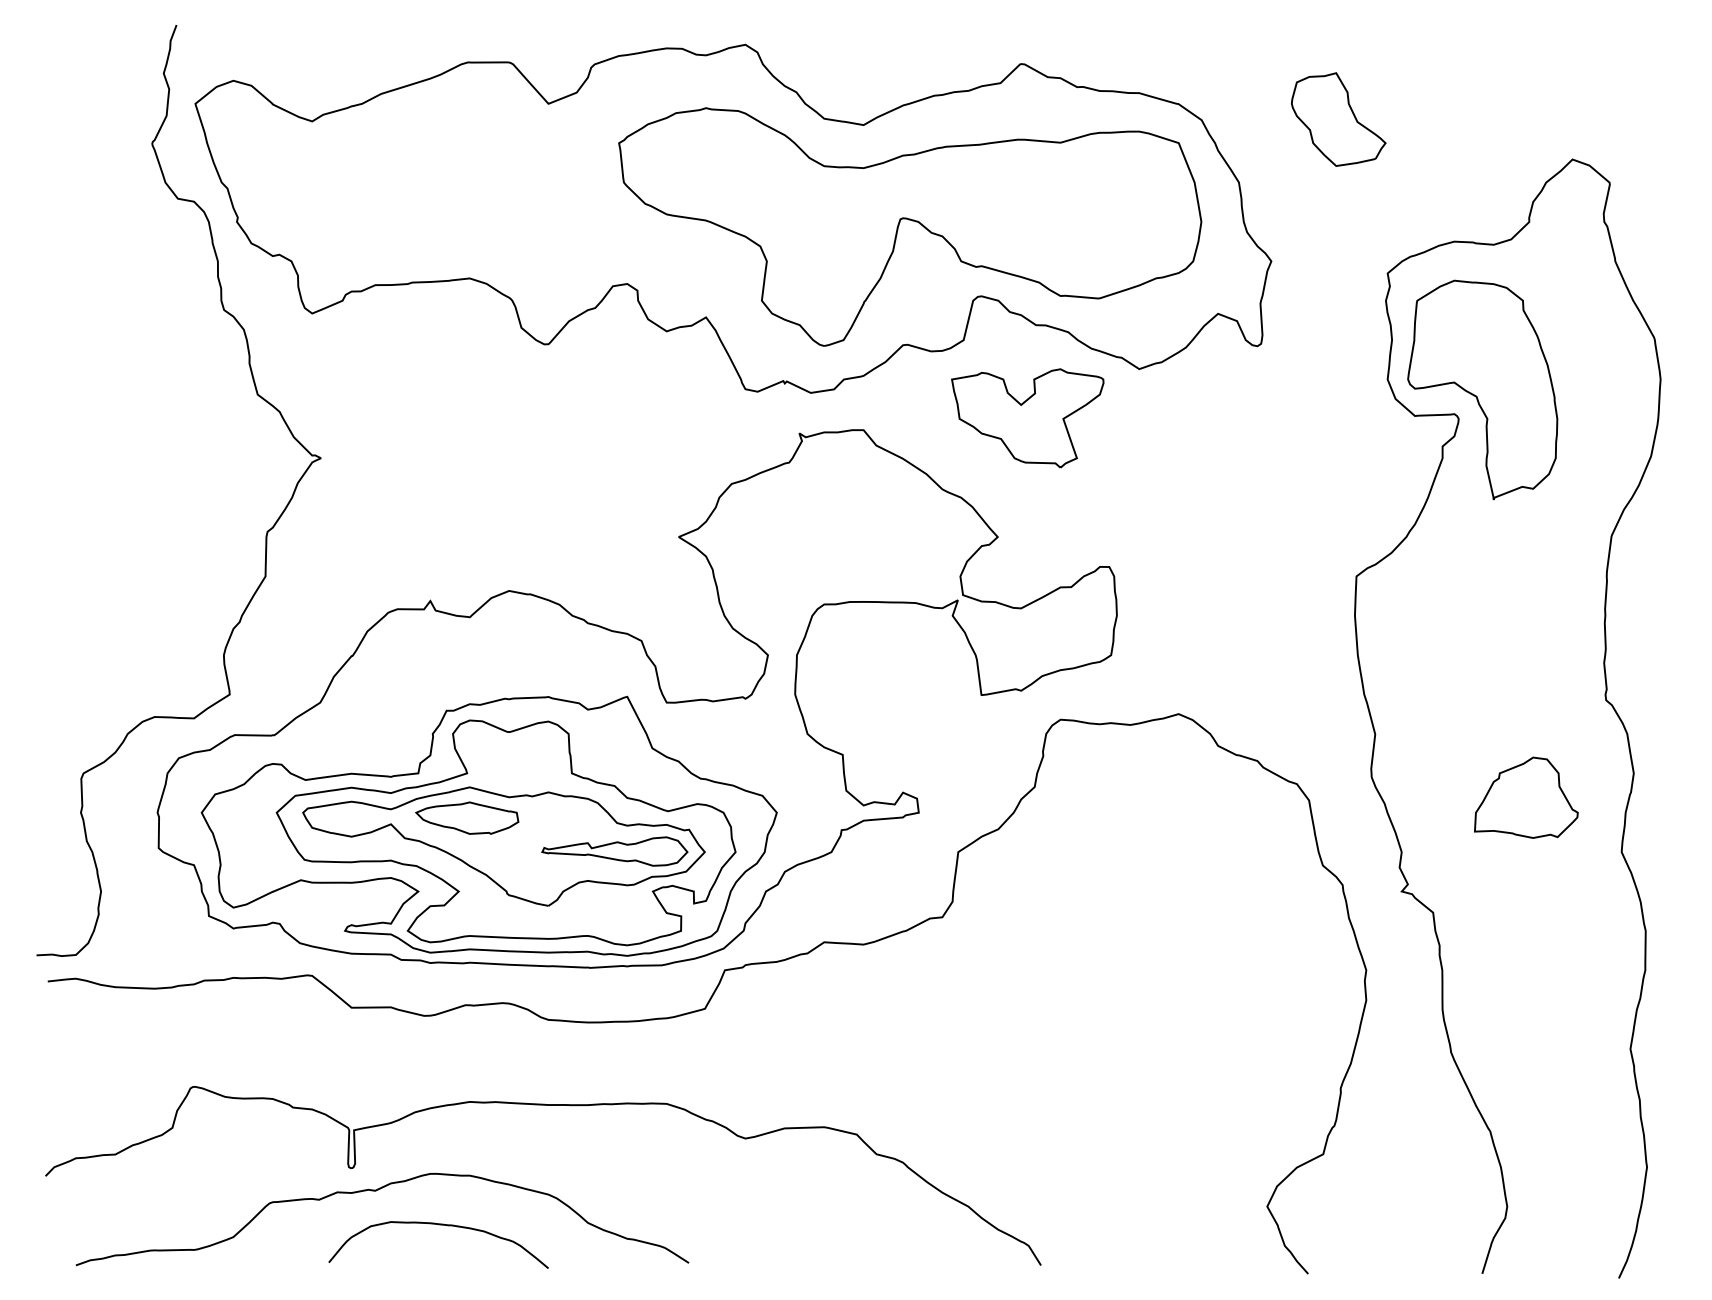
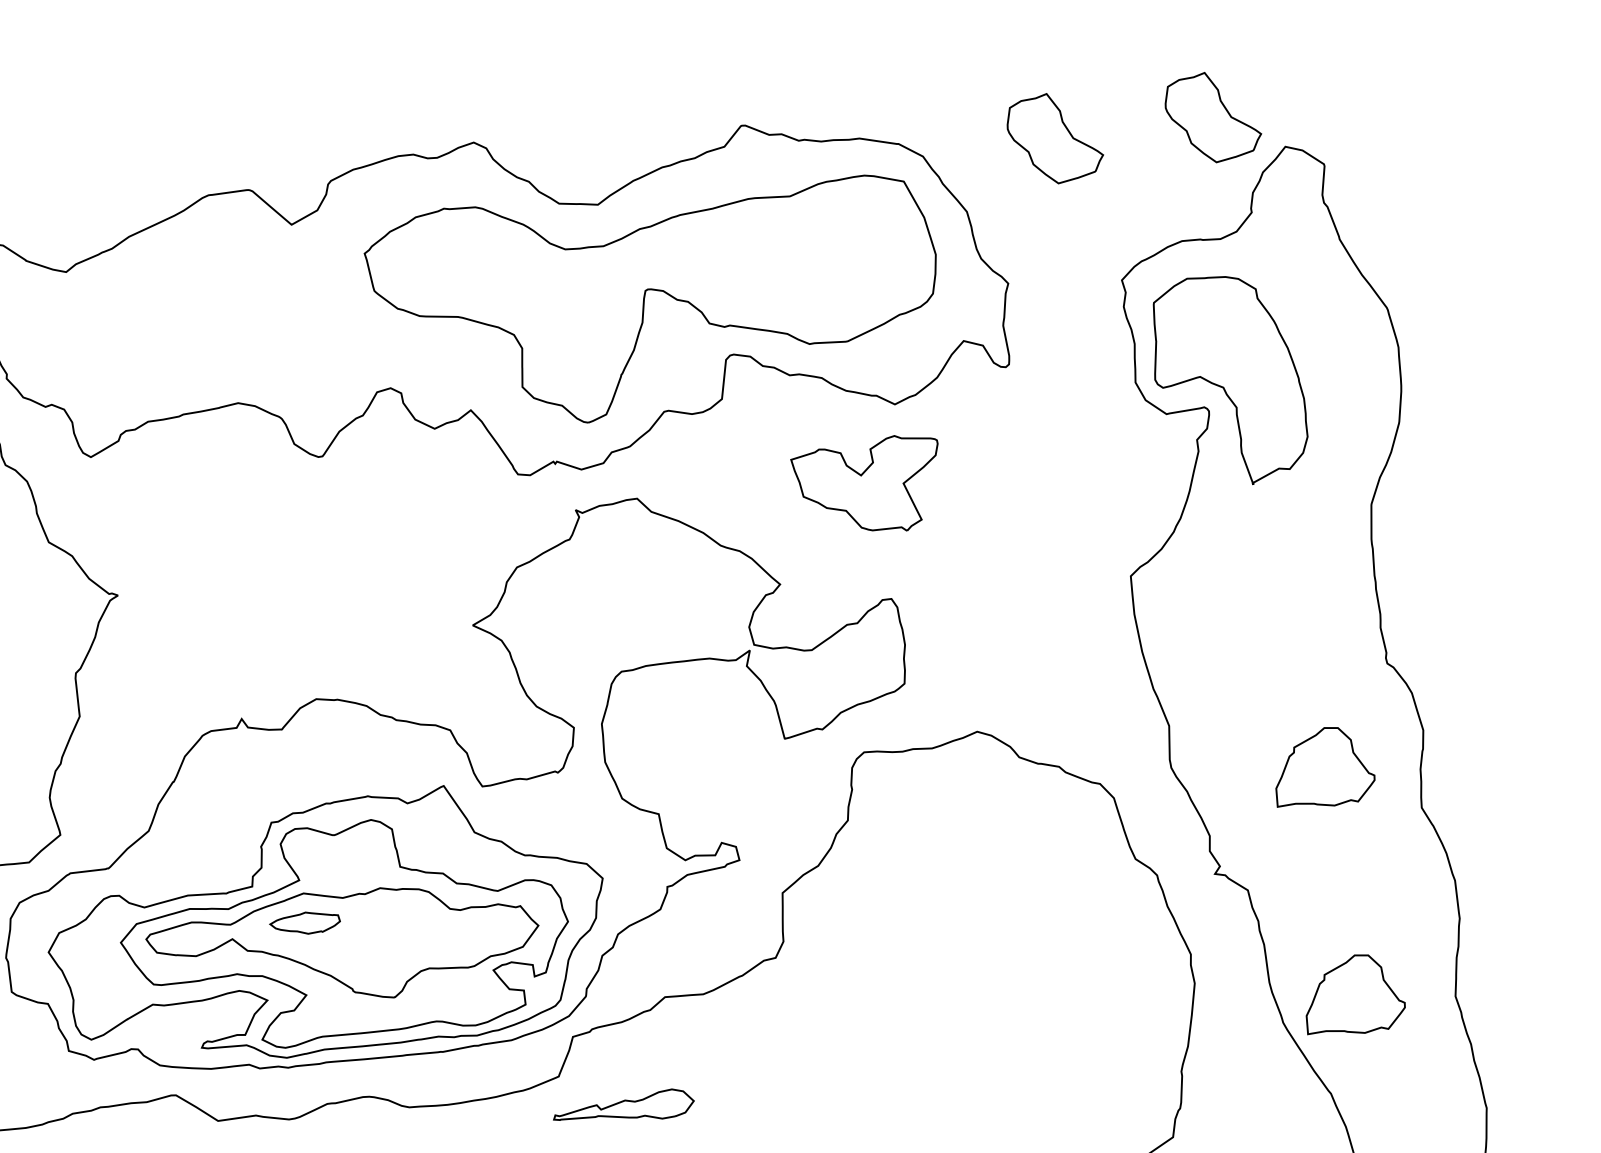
part: (1502, 119) -> (1212, 117), added
part: (1027, 418) -> (868, 487), moved
part: (467, 817) -> (305, 922), size x0.7
part: (614, 851) -> (623, 1109), moved
part: (1526, 1033) -> (1353, 994), added

